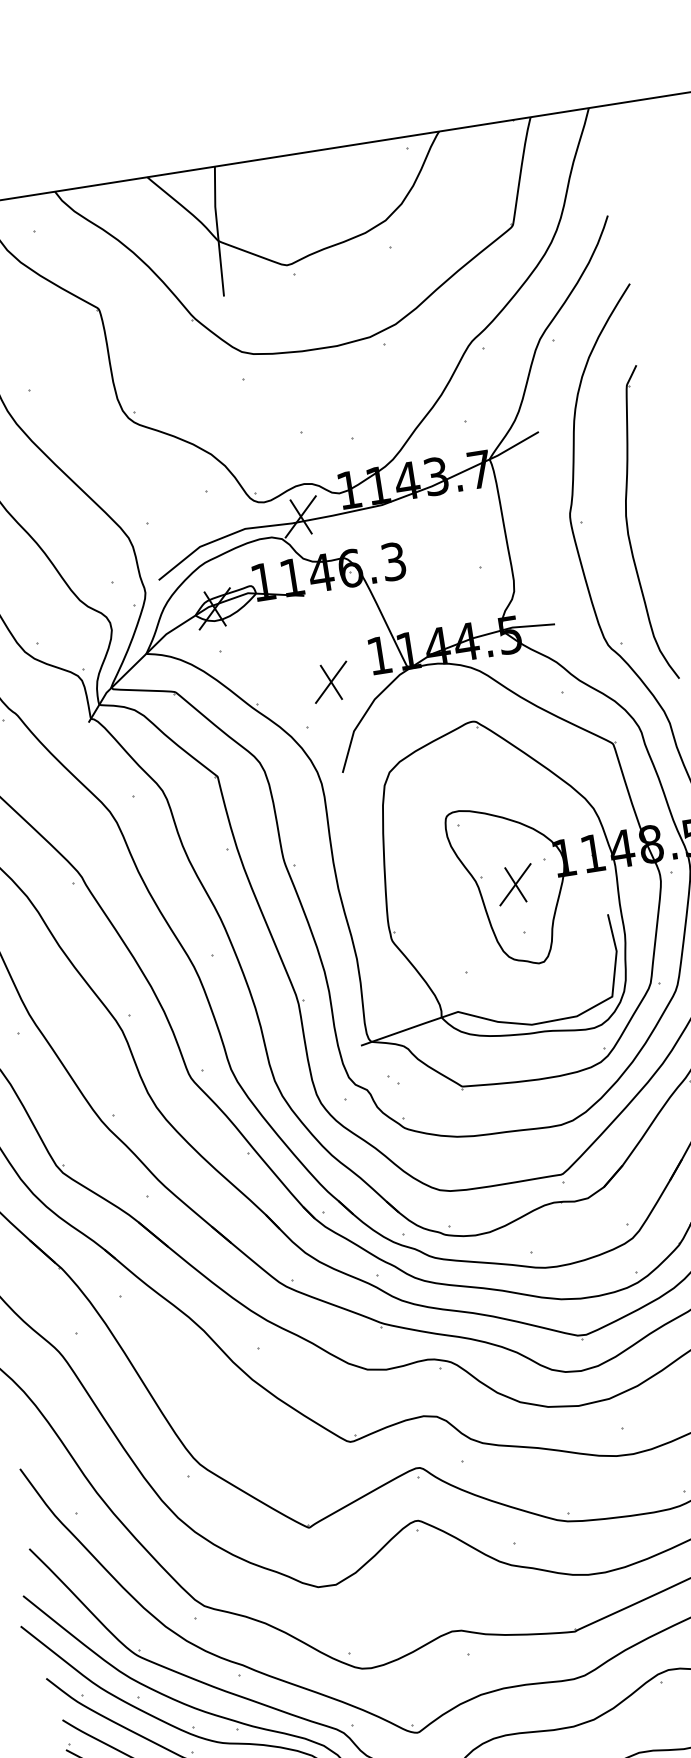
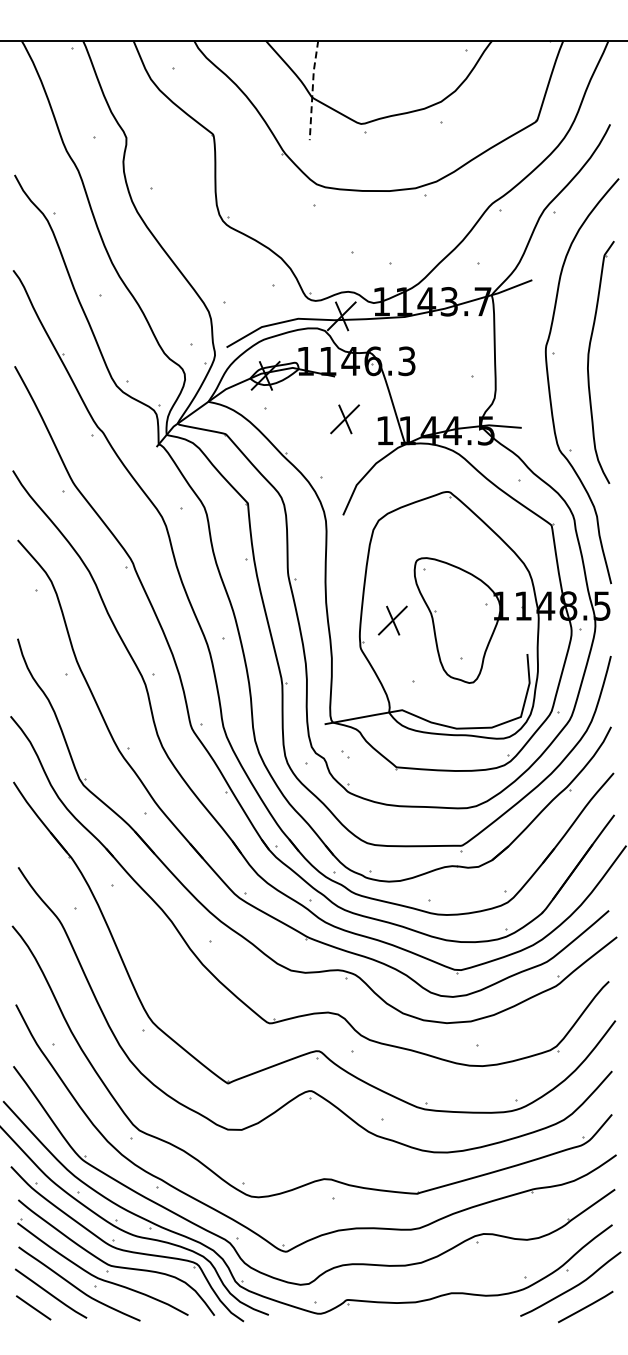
line: (217, 230) -> (312, 89), solid -> dashed
part: (330, 682) -> (344, 419), moved
part: (515, 884) -> (392, 620), moved

